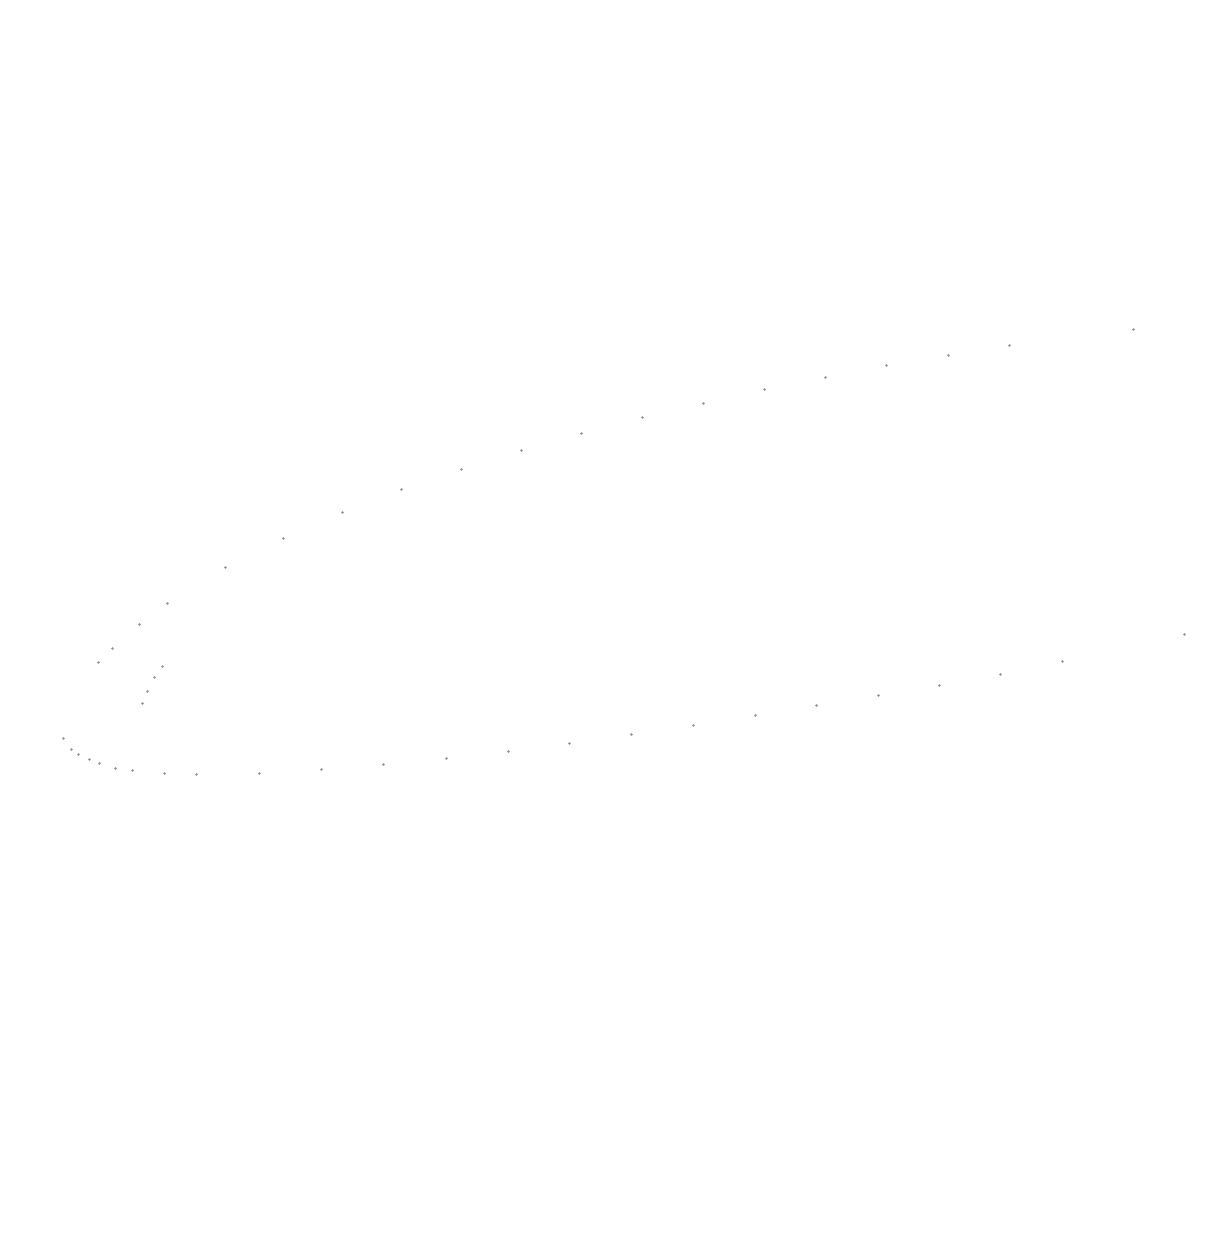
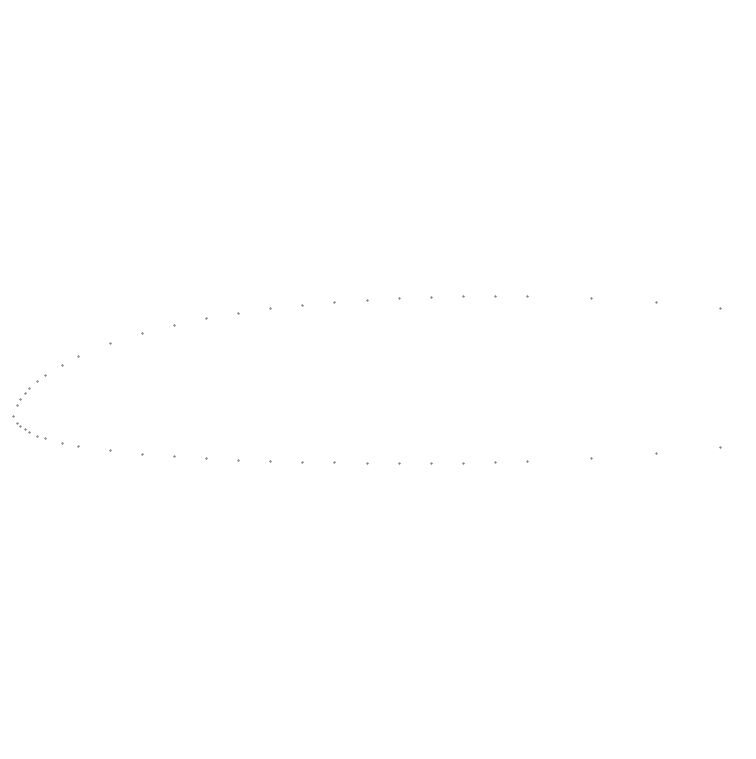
part: (152, 684) -> (23, 396), moved

